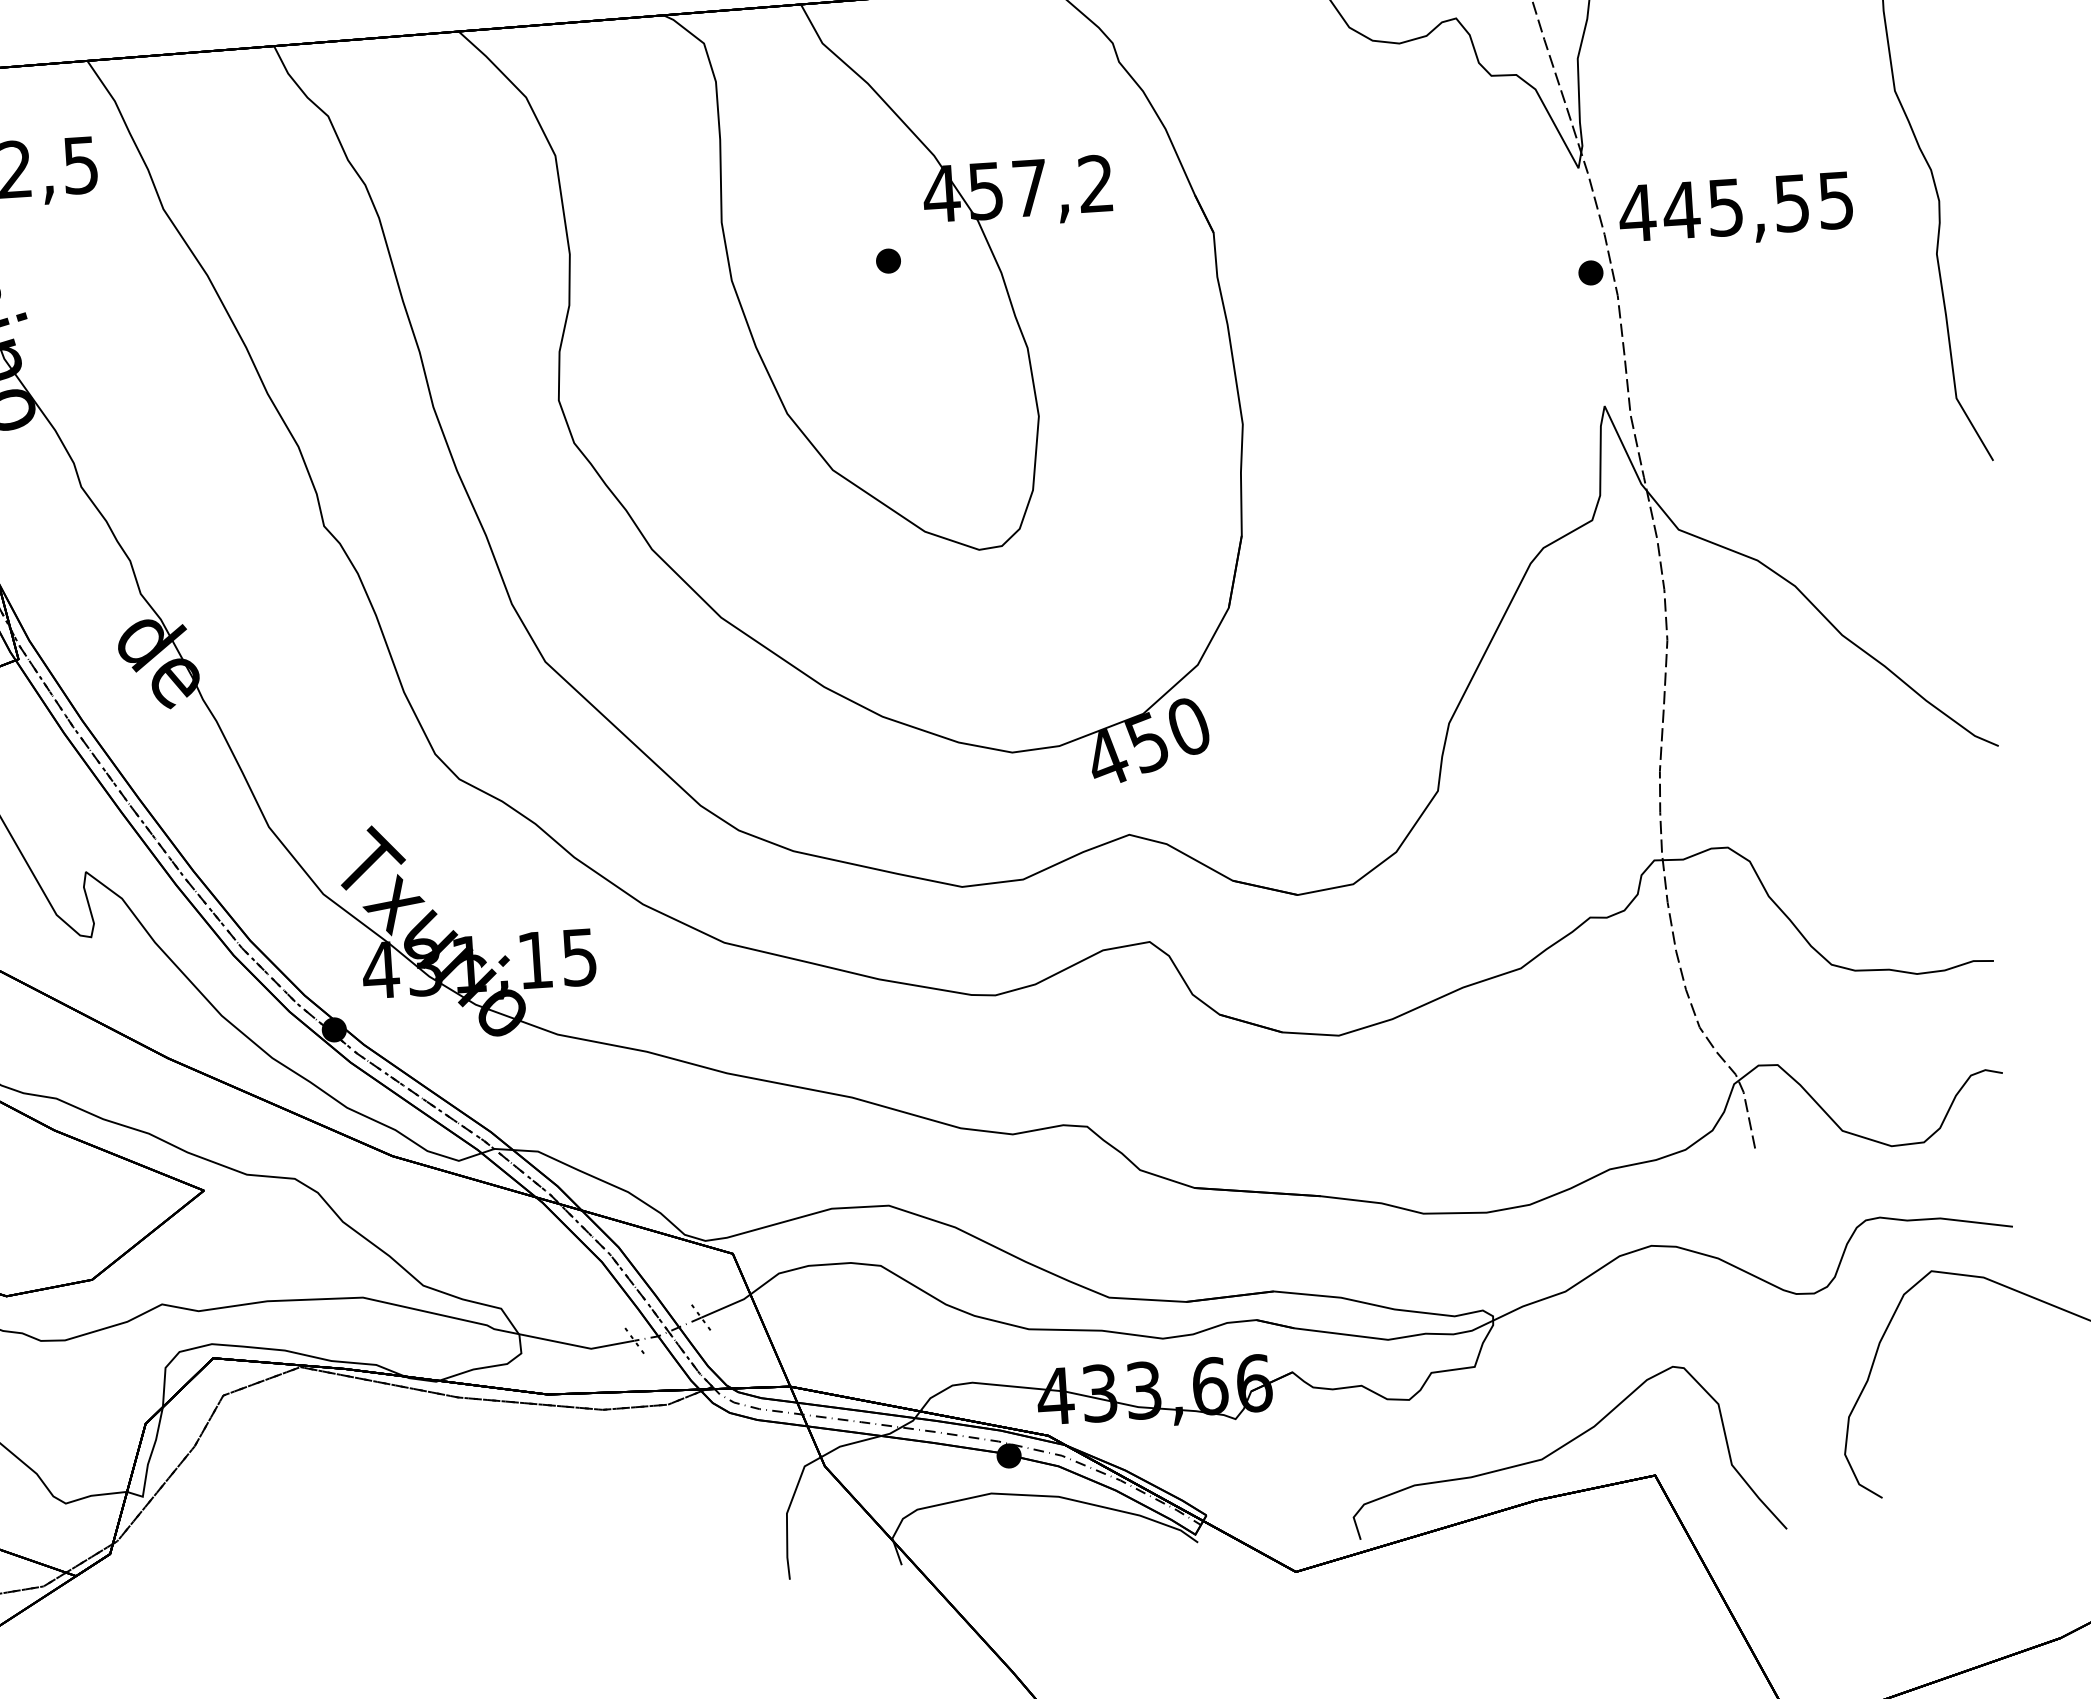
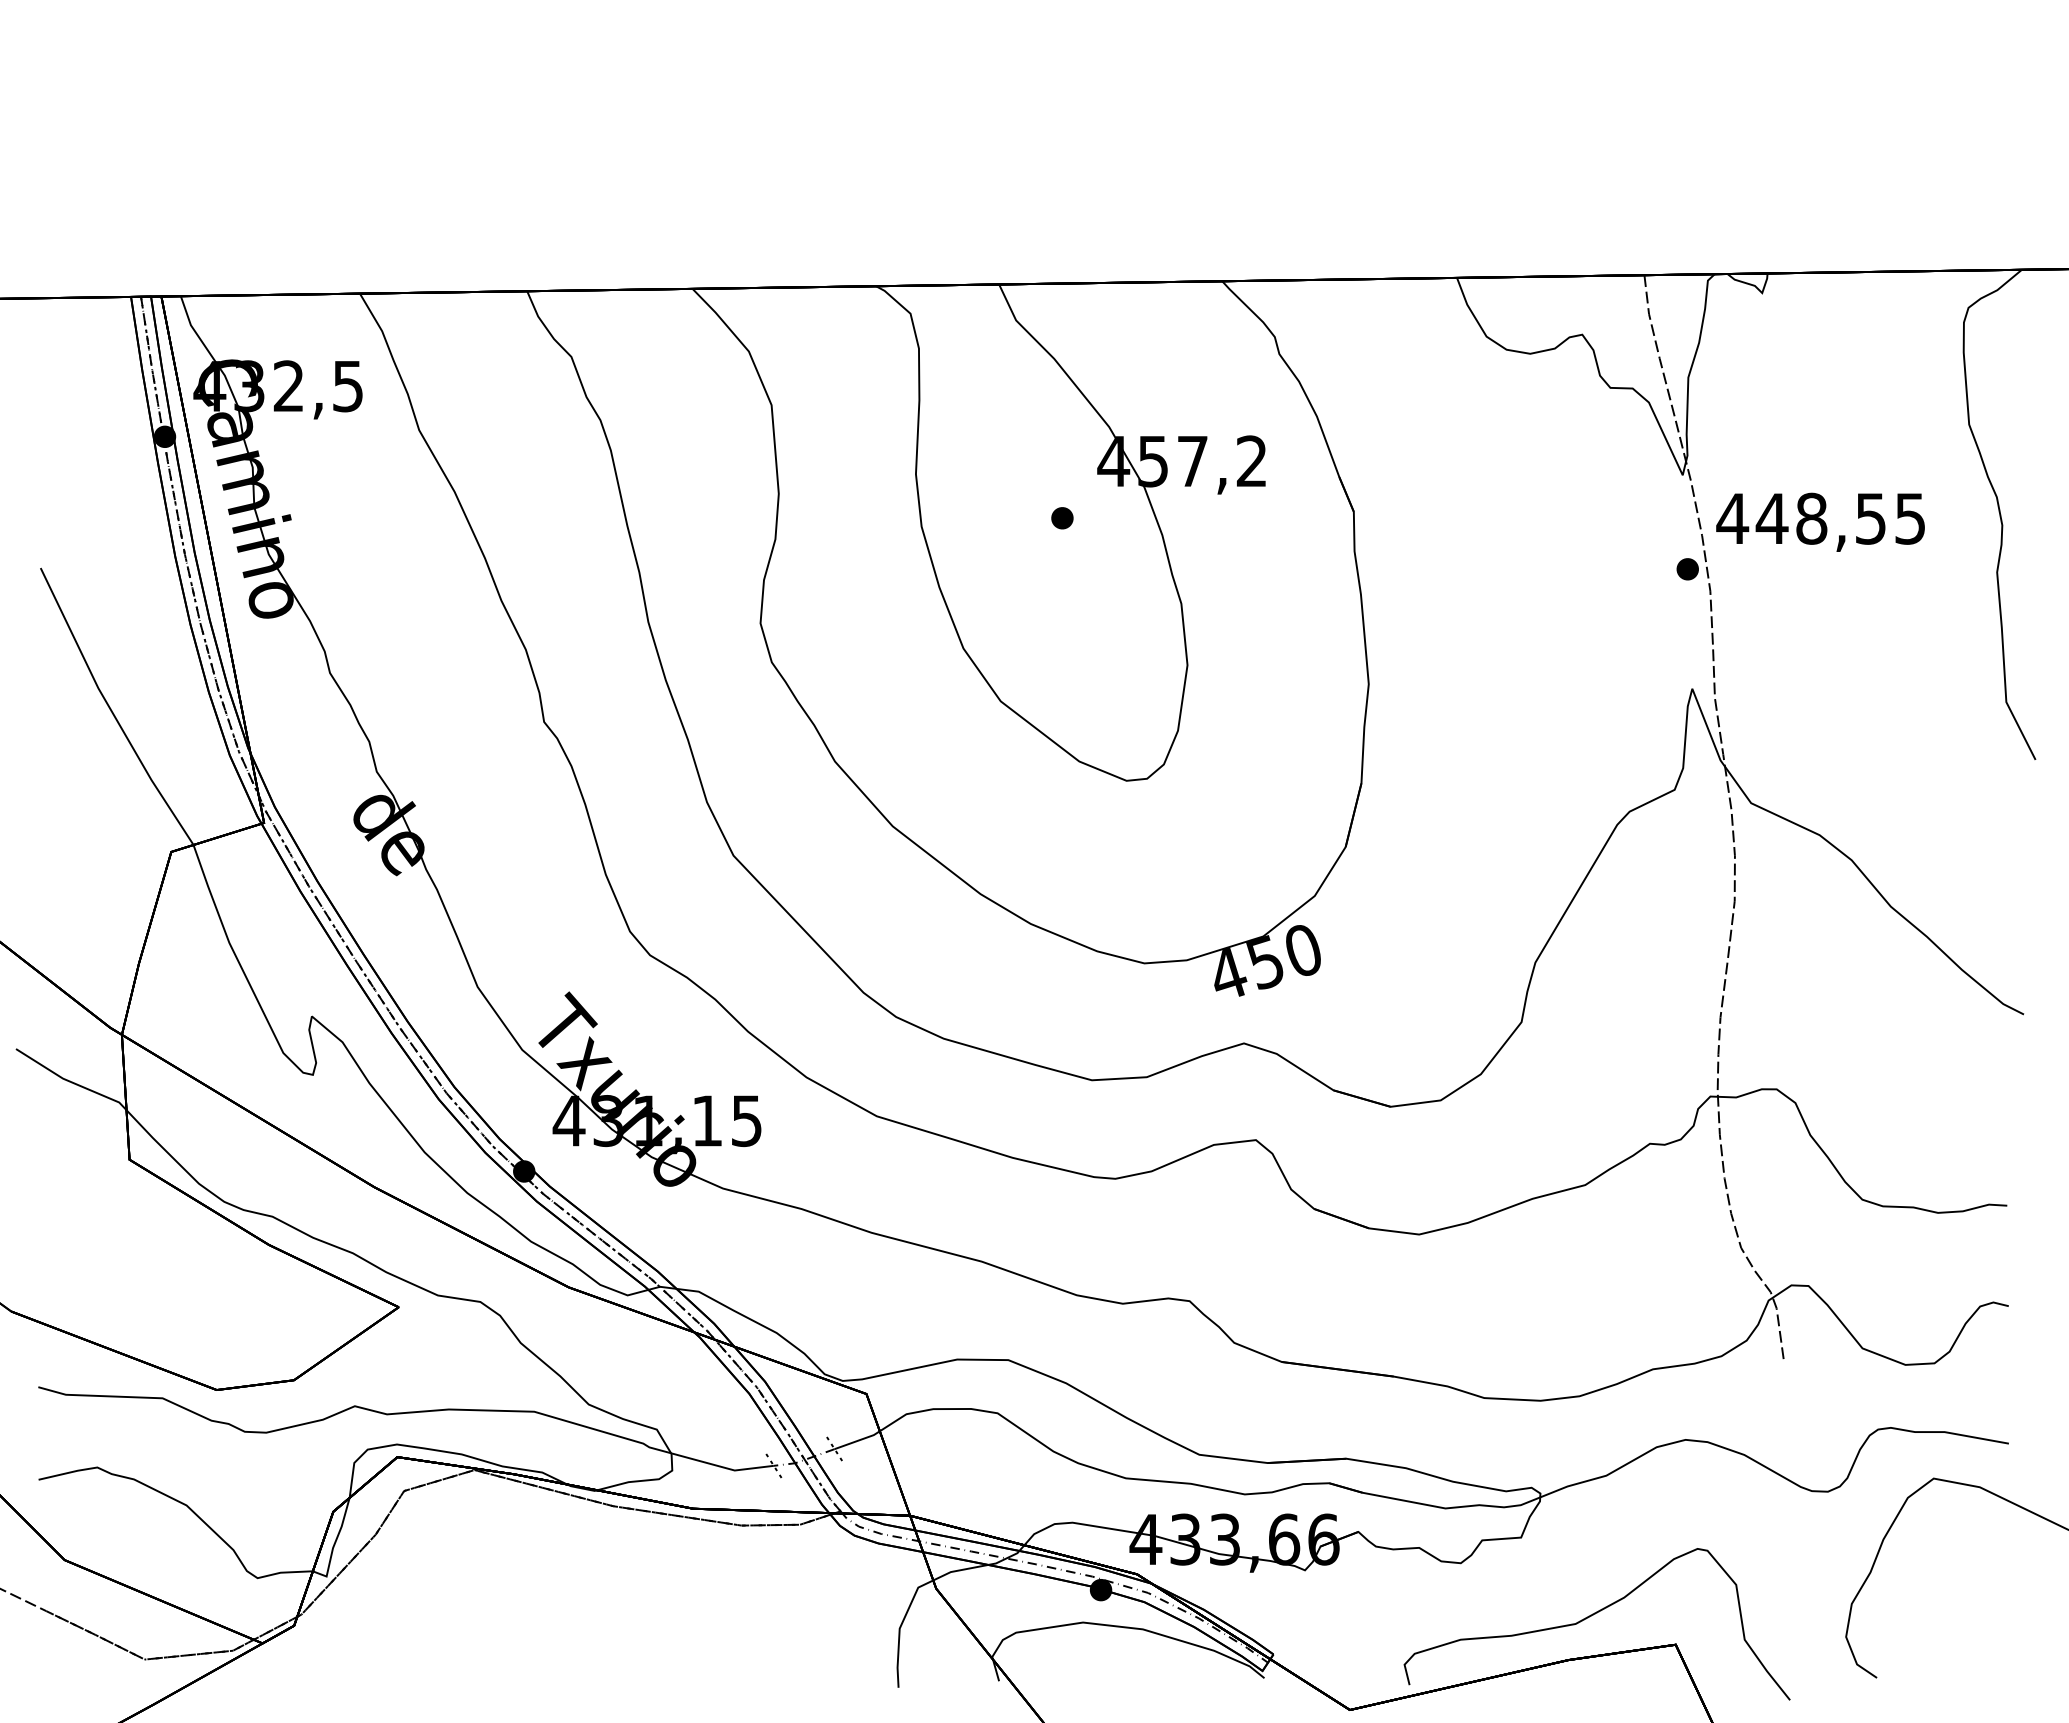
text: (1725, 207) -> (1811, 518), 445,55 -> 448,55

